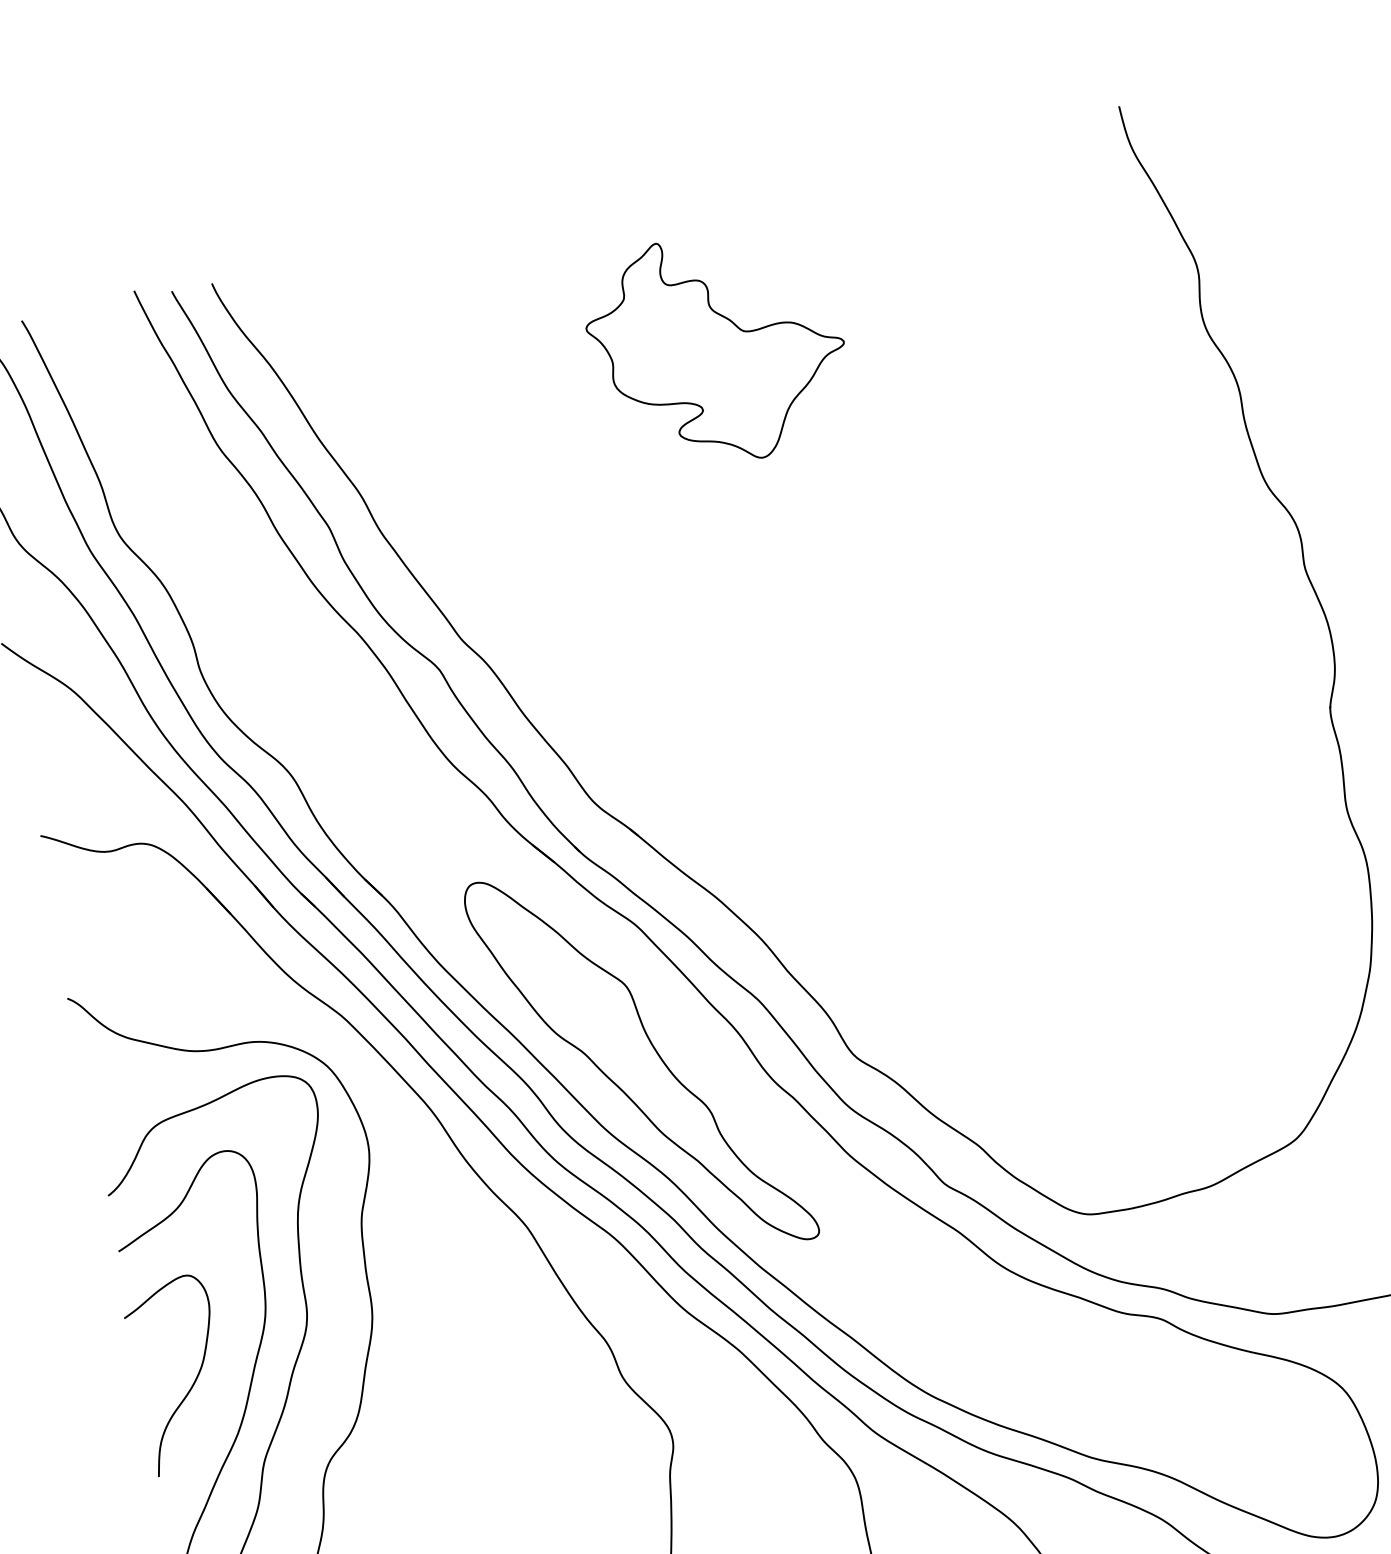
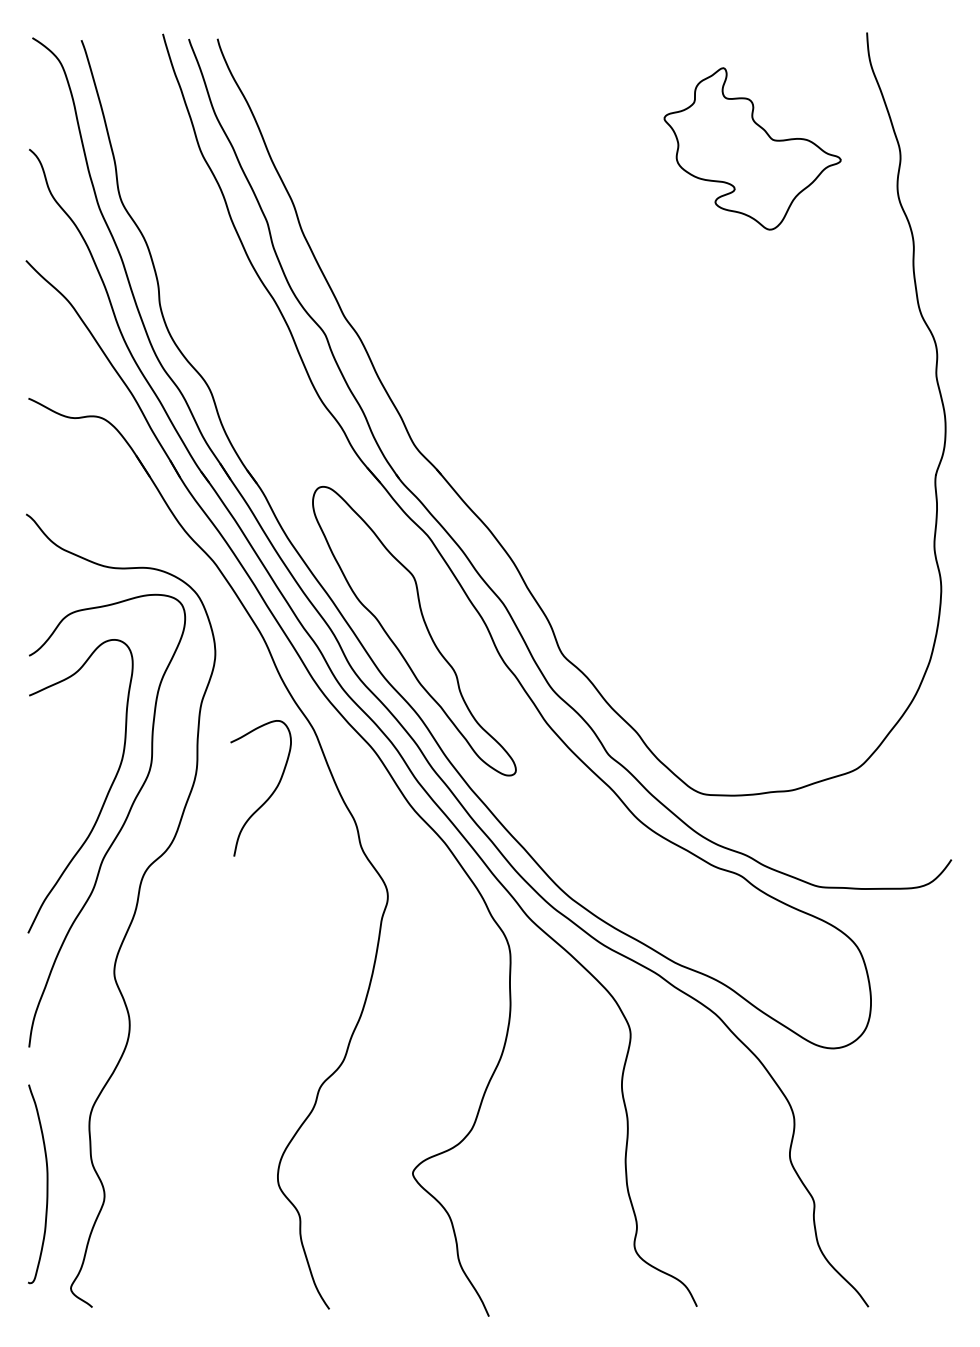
part: (717, 348) -> (752, 148), moved
curve: (193, 1380) -> (270, 794), moved

